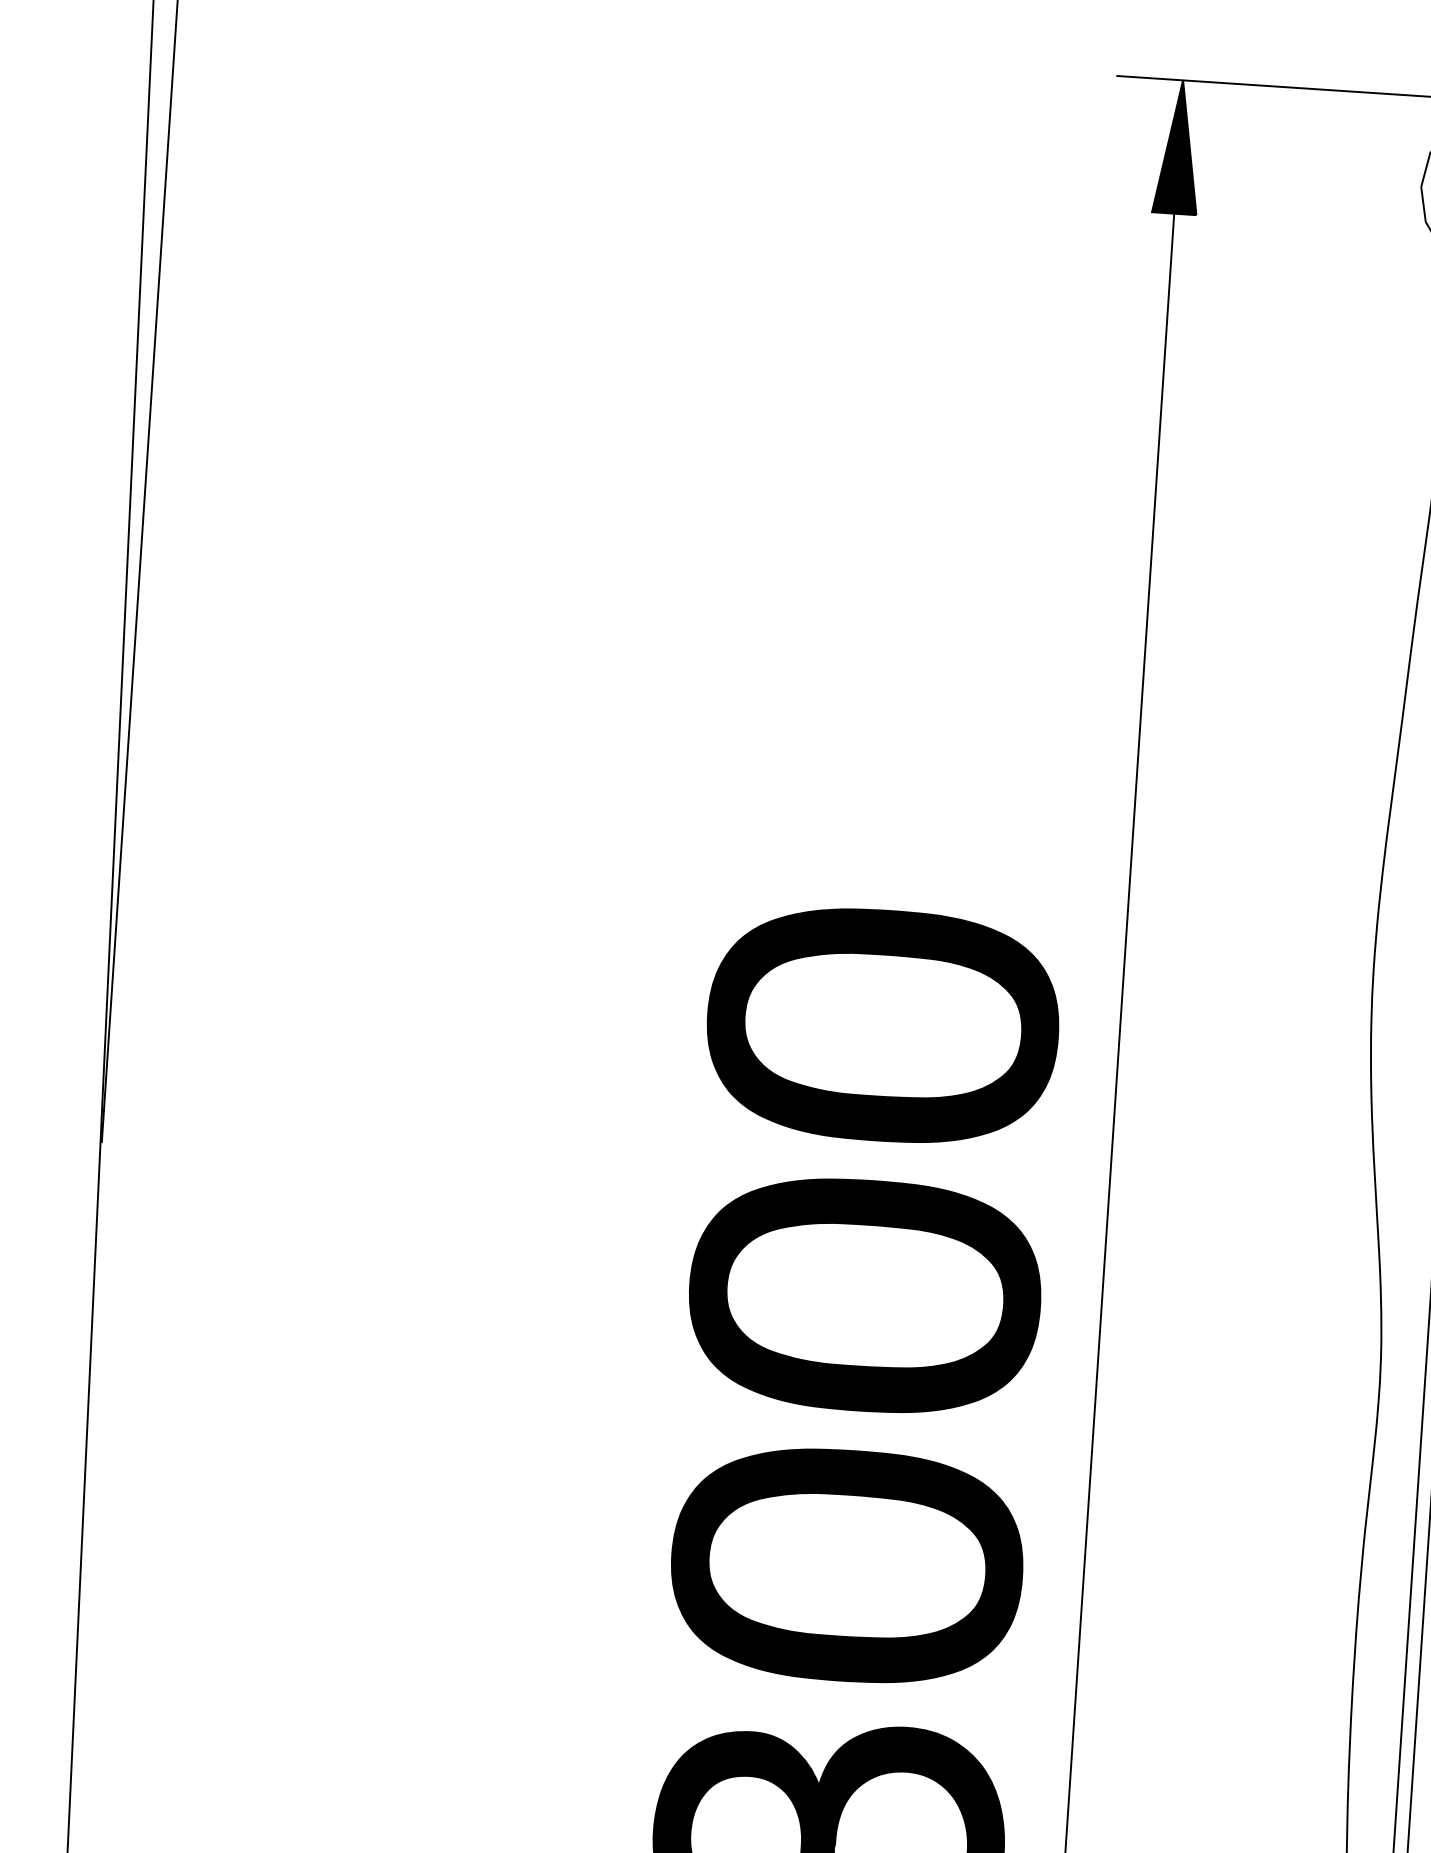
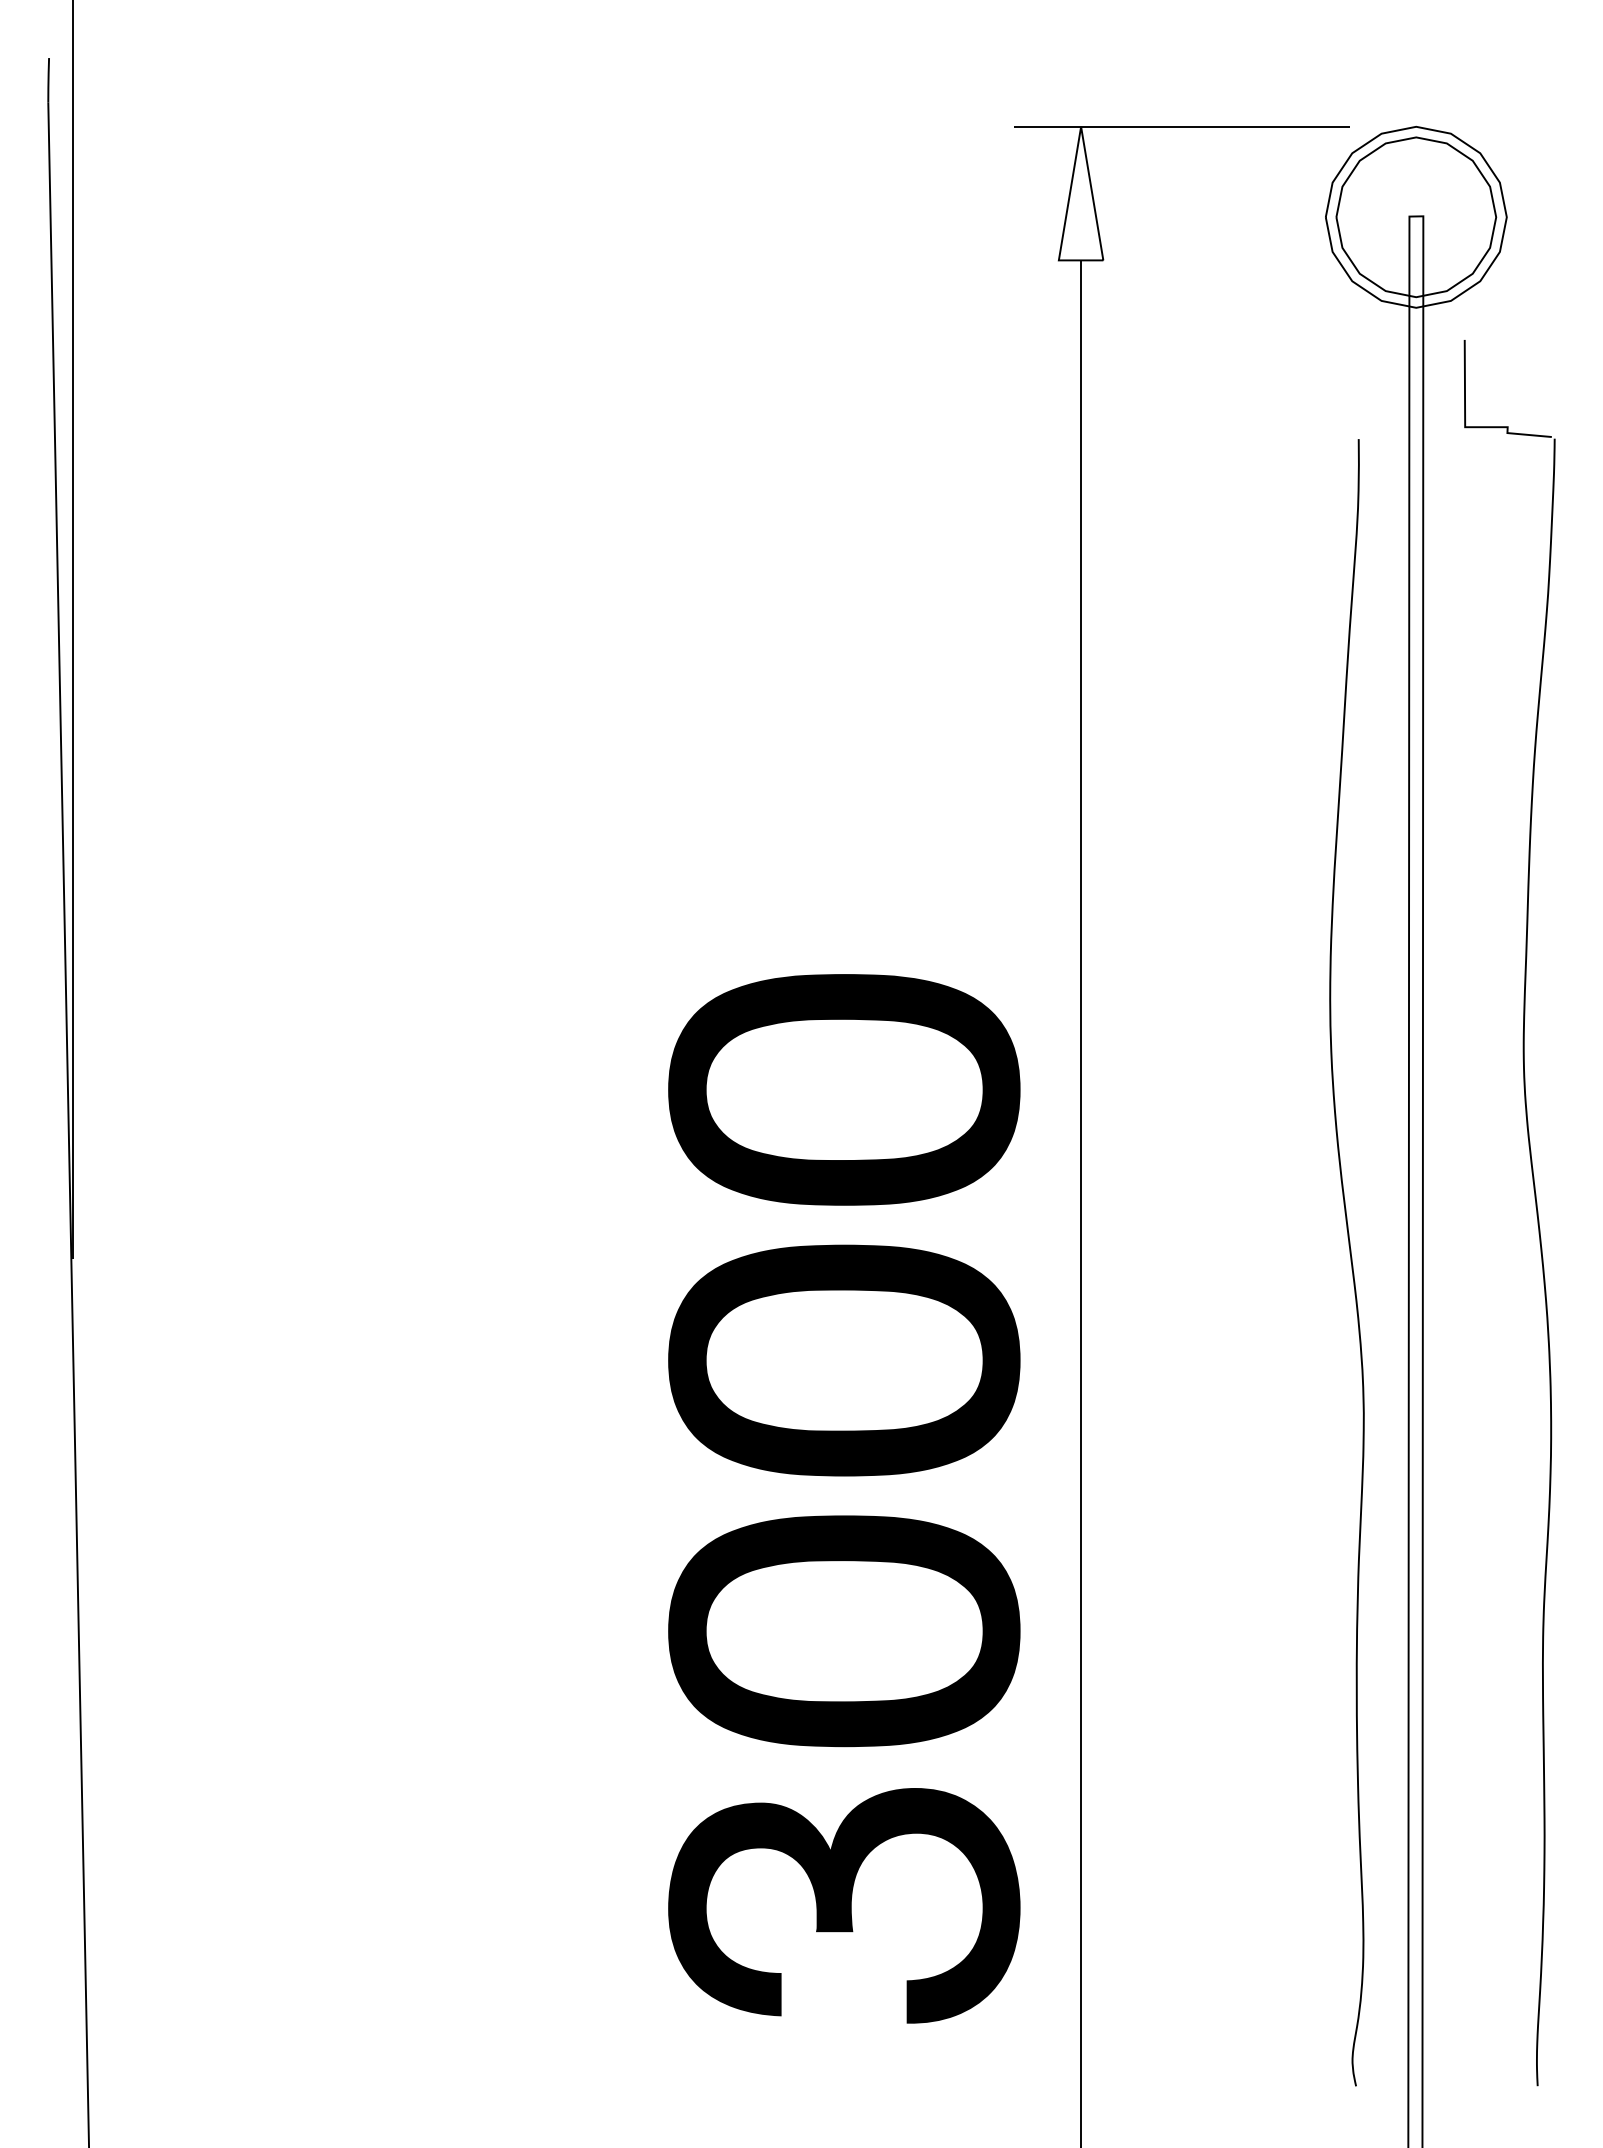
fill: (1178, 146) -> (1080, 193), removed

